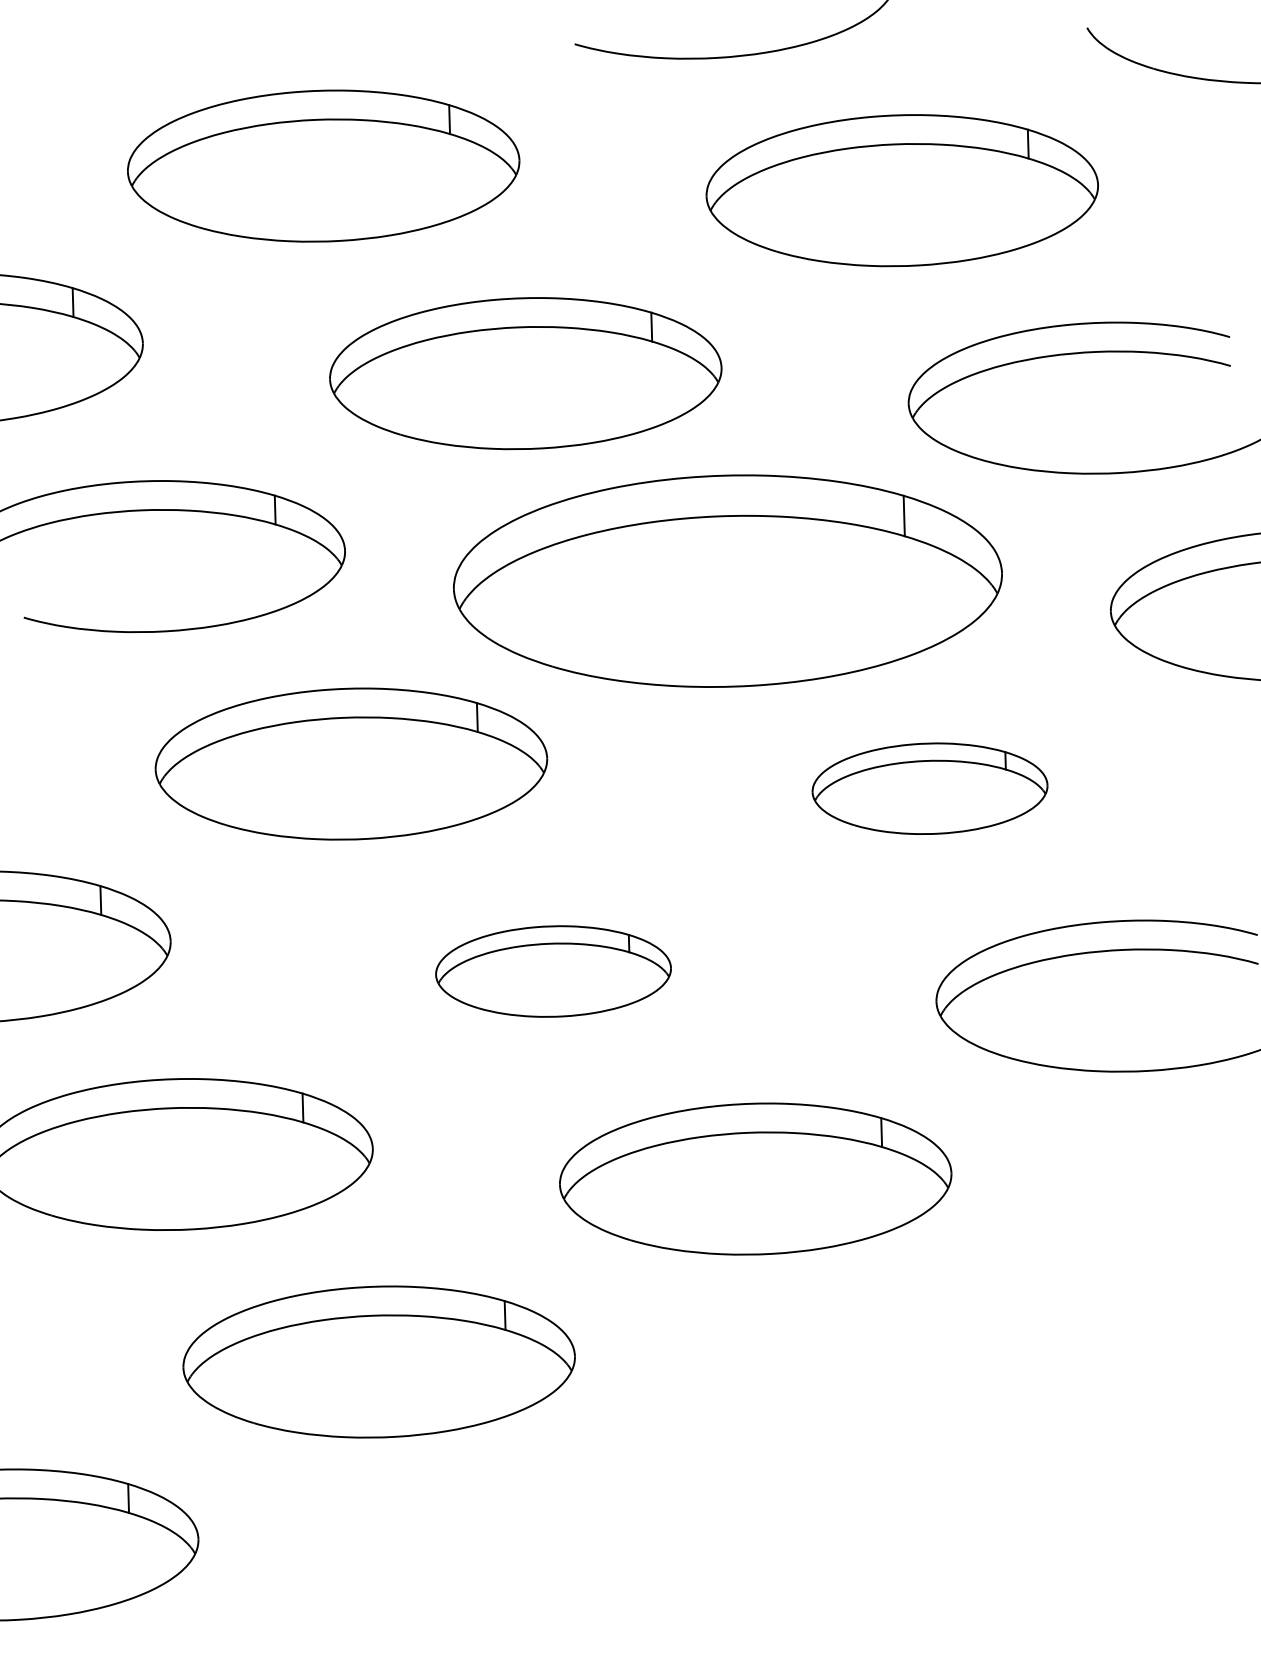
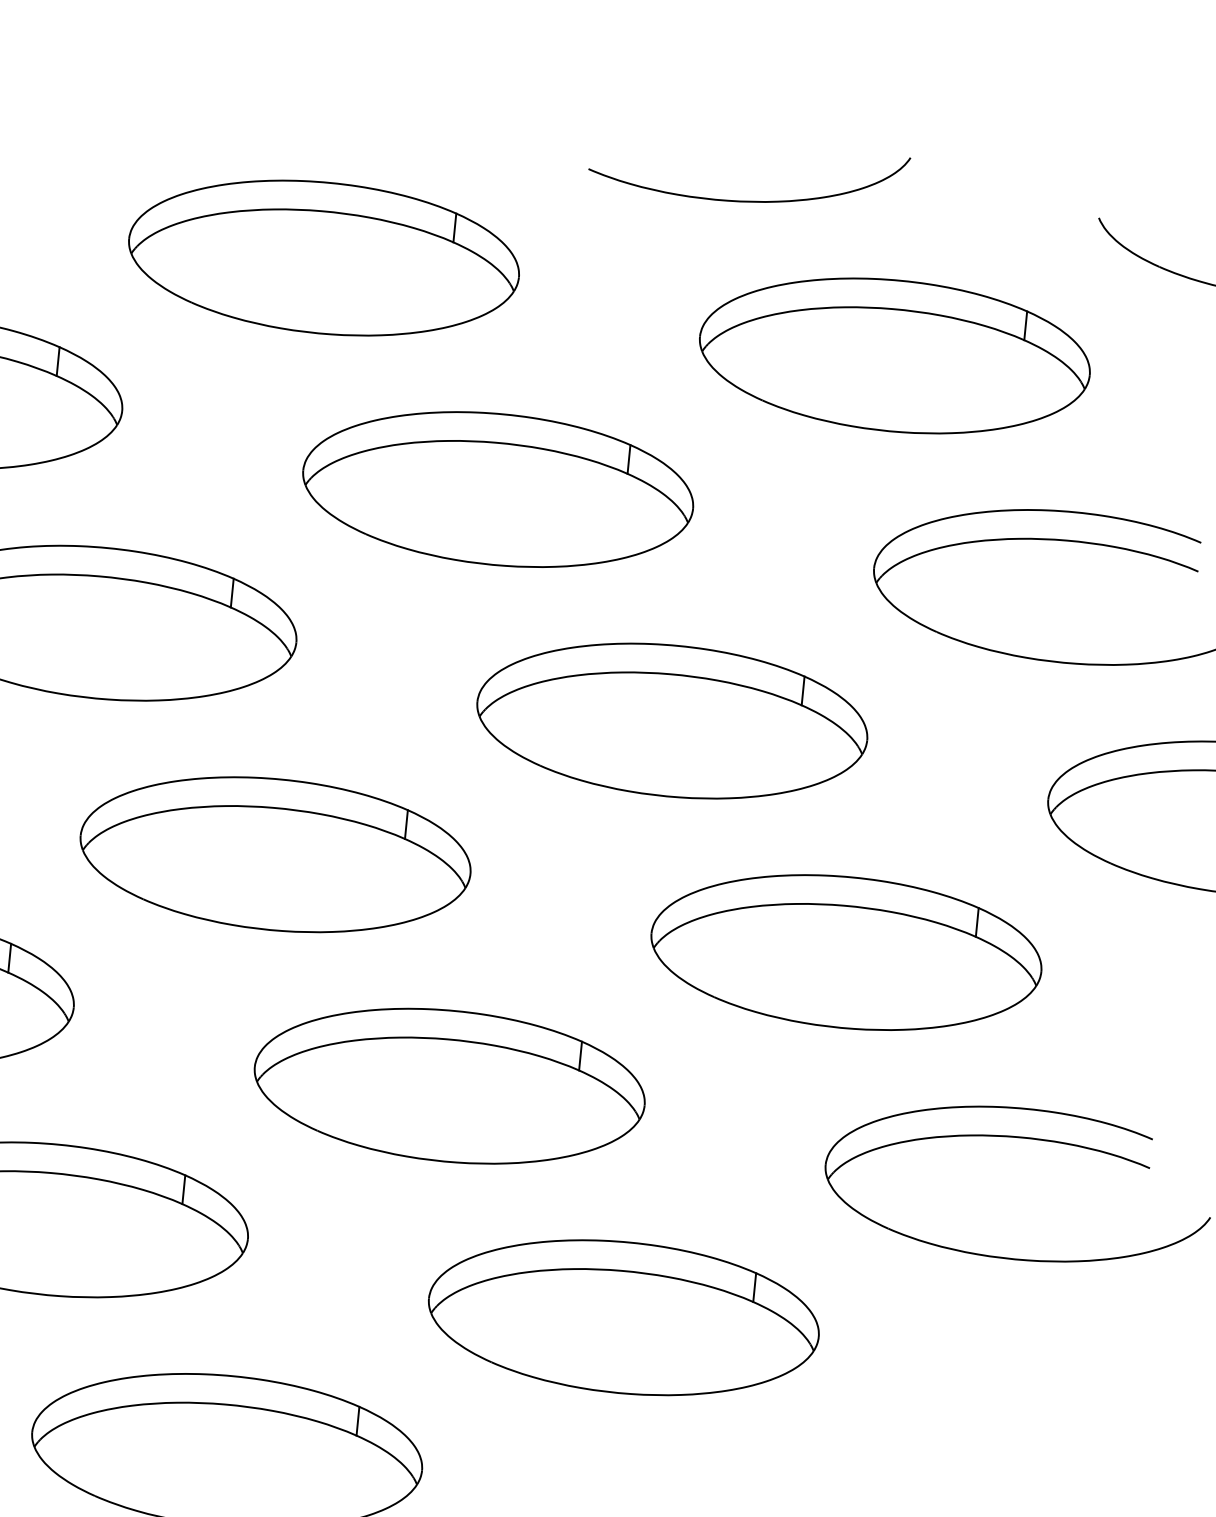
part: (727, 580) -> (671, 720), size x0.71
part: (929, 788) -> (845, 952), size x1.67
part: (553, 971) -> (449, 1086), size x1.67

